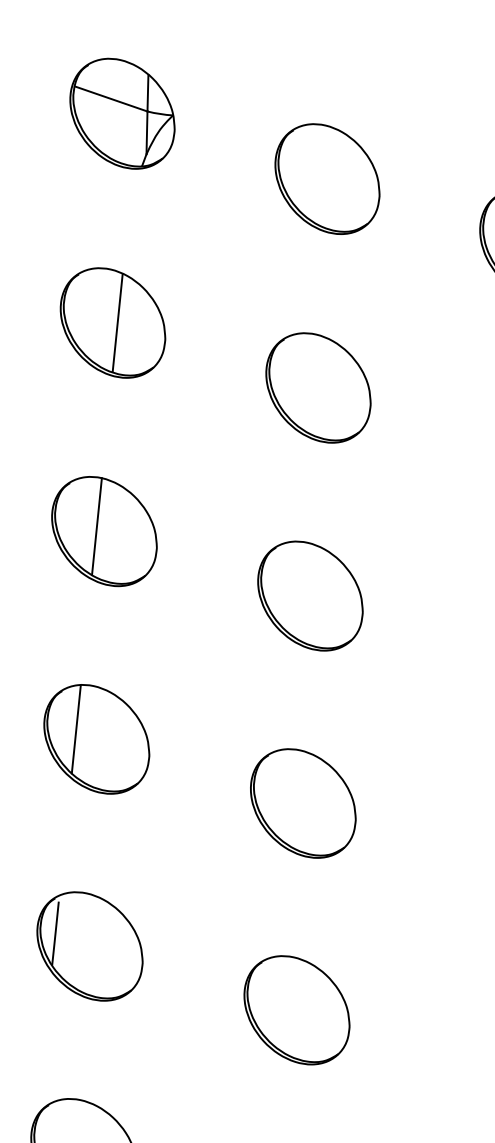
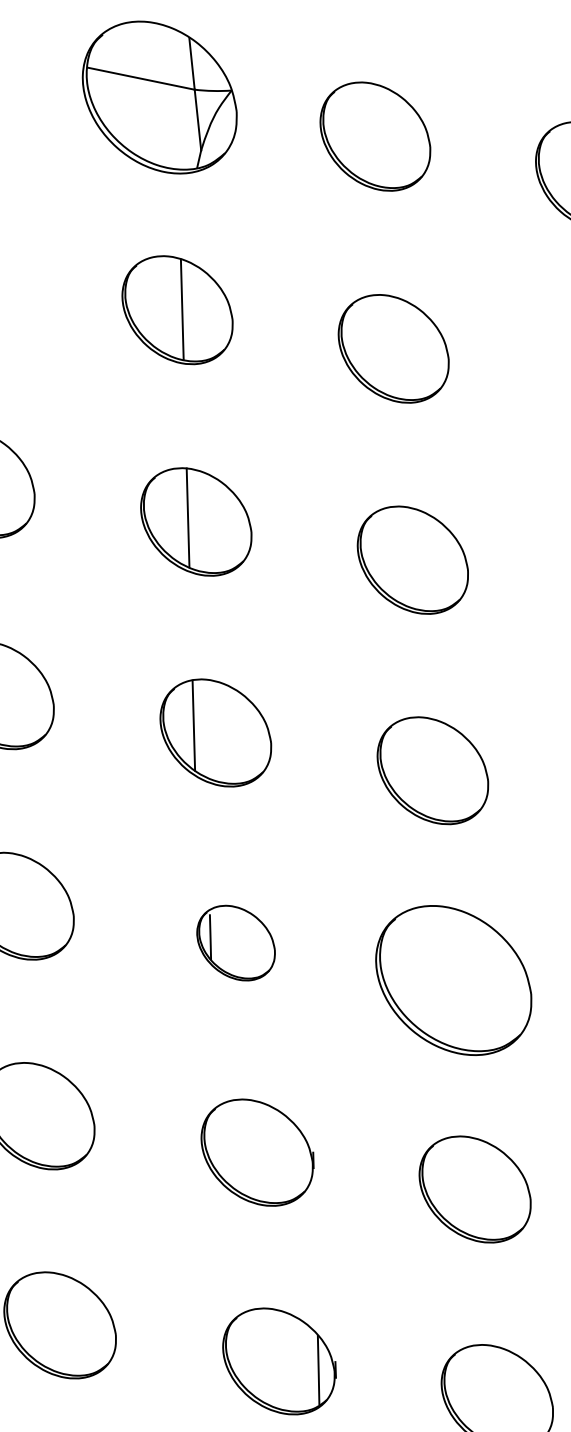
part: (122, 113) -> (159, 97), size x1.4
part: (89, 945) -> (235, 942), size x0.7
part: (296, 1010) -> (453, 980), size x1.4

